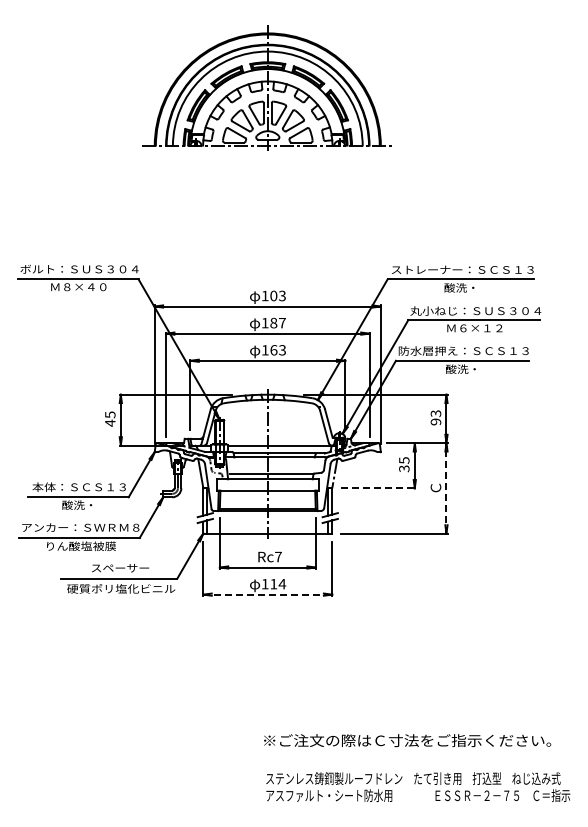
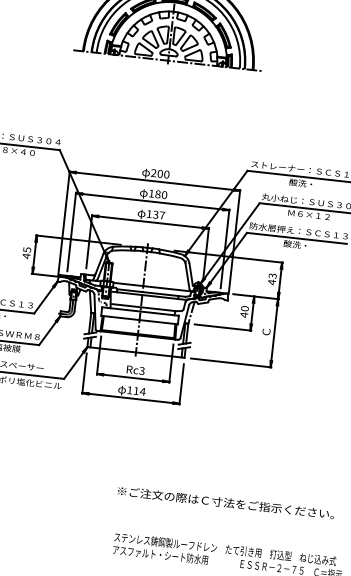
text: (273, 295) -> (160, 173), 103 -> 200
text: (282, 322) -> (164, 194), 187 -> 180
text: (278, 350) -> (159, 215), 163 -> 137
text: (435, 421) -> (271, 281), 93 -> 43
text: (404, 464) -> (244, 311), 35 -> 40
line: (446, 487) -> (274, 332), dashed -> solid
line: (378, 488) -> (223, 327), dashed -> solid
text: (278, 556) -> (142, 370), Rc7 -> Rc3
line: (268, 594) -> (131, 398), dashed -> solid
text: (407, 740) -> (225, 502), moved

